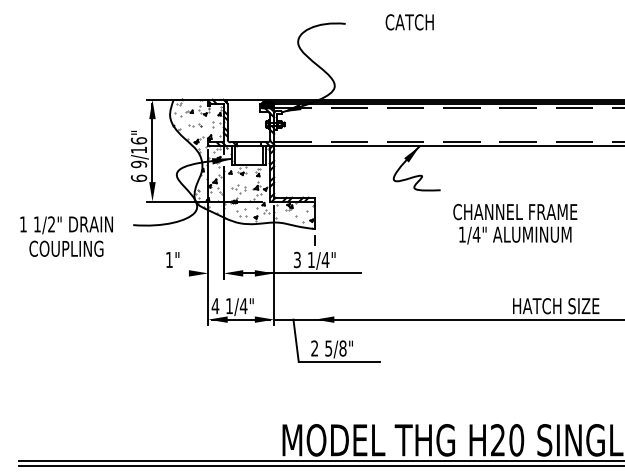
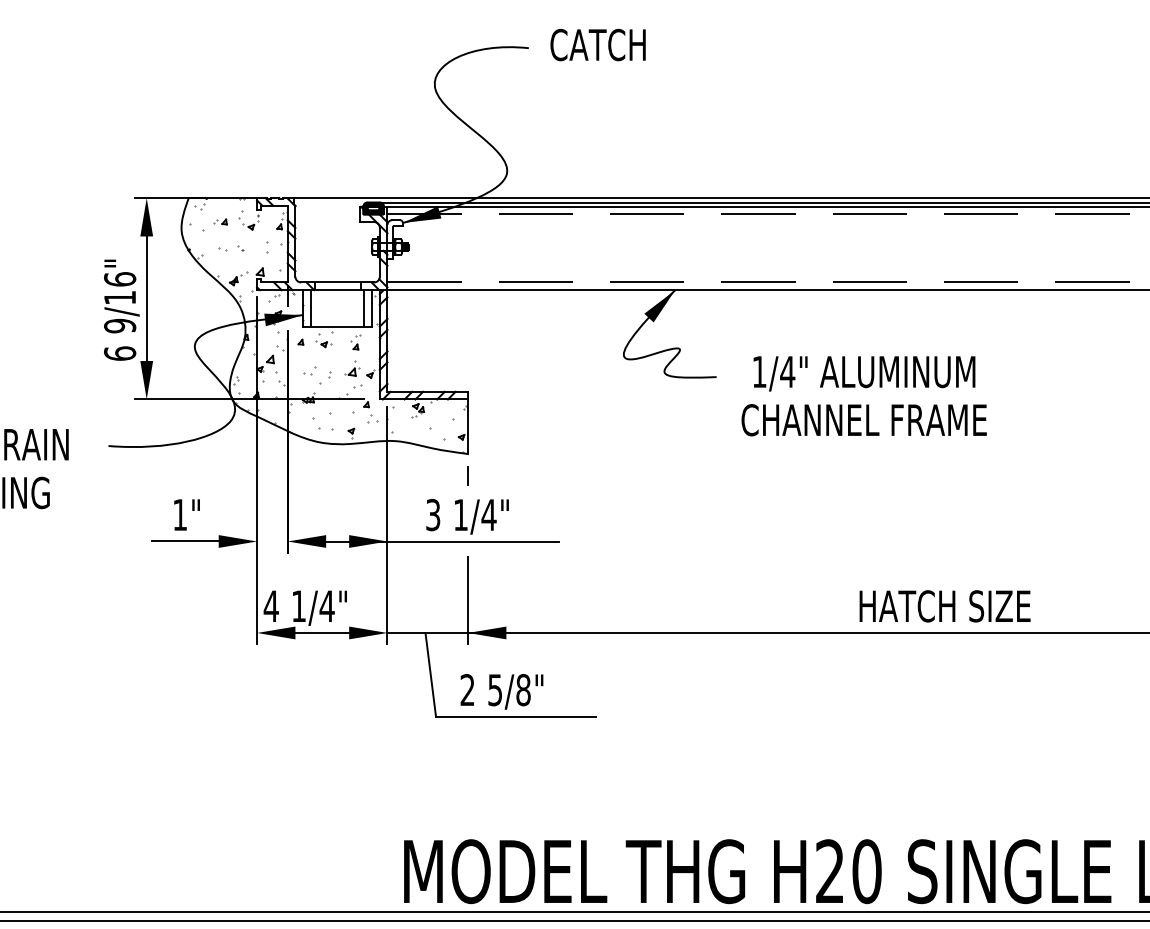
text: (409, 22) -> (597, 45), moved
text: (515, 235) -> (864, 373), moved
line: (171, 273) -> (184, 541), added
line: (314, 303) -> (467, 601), added

